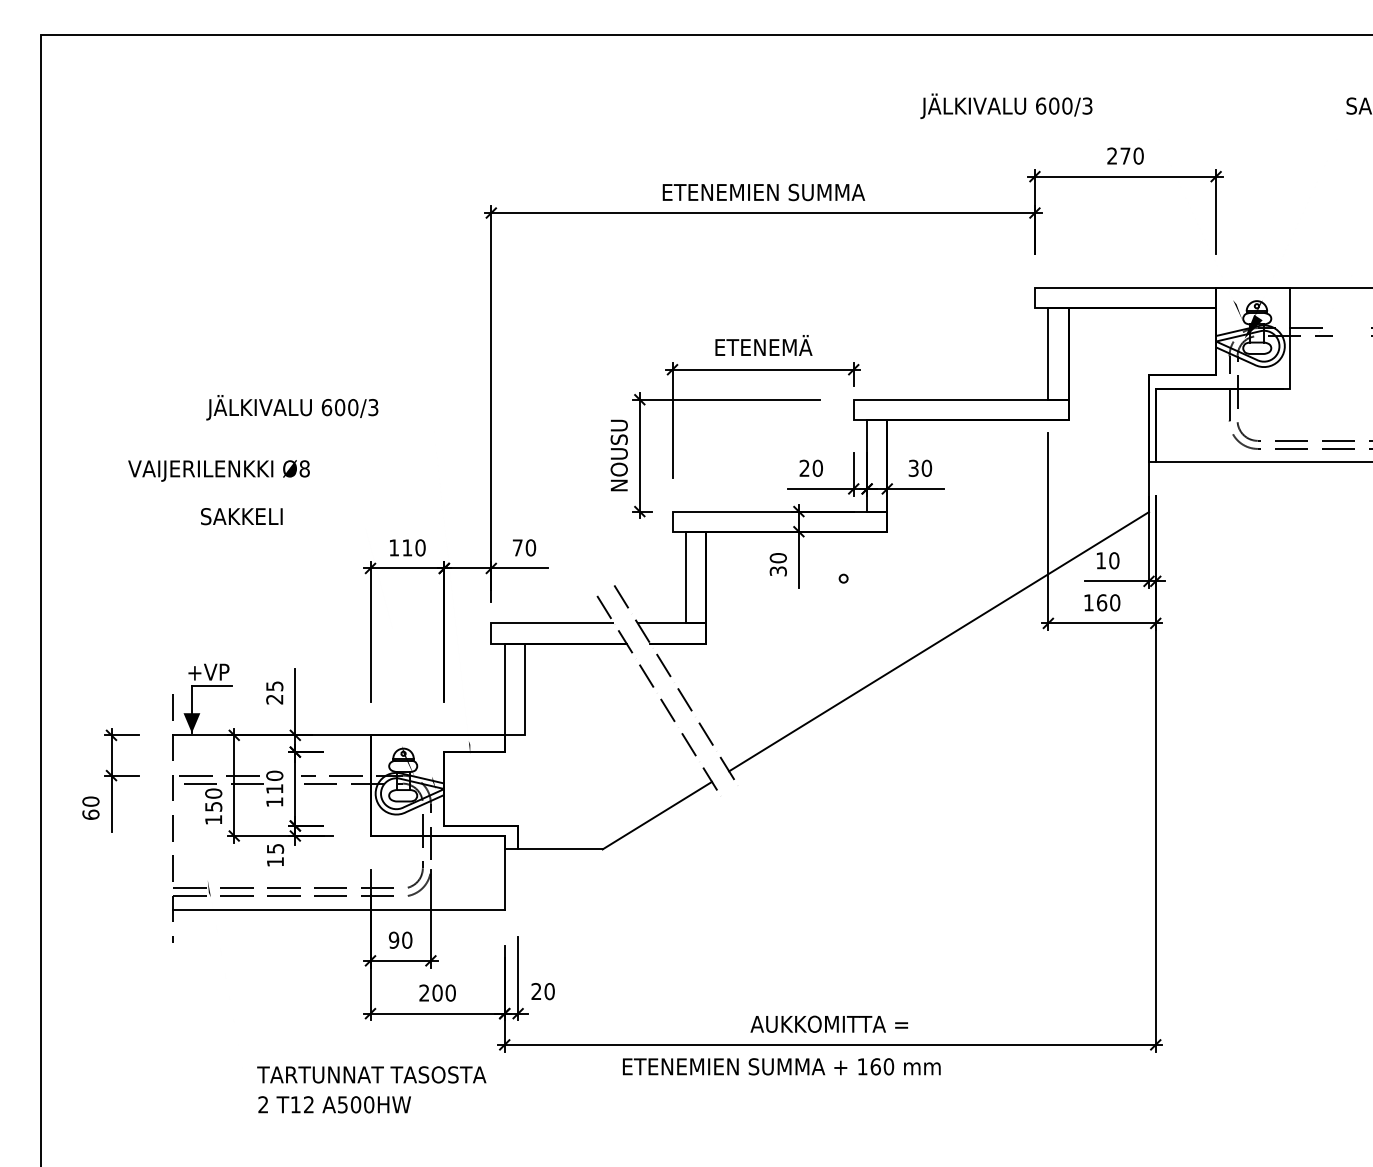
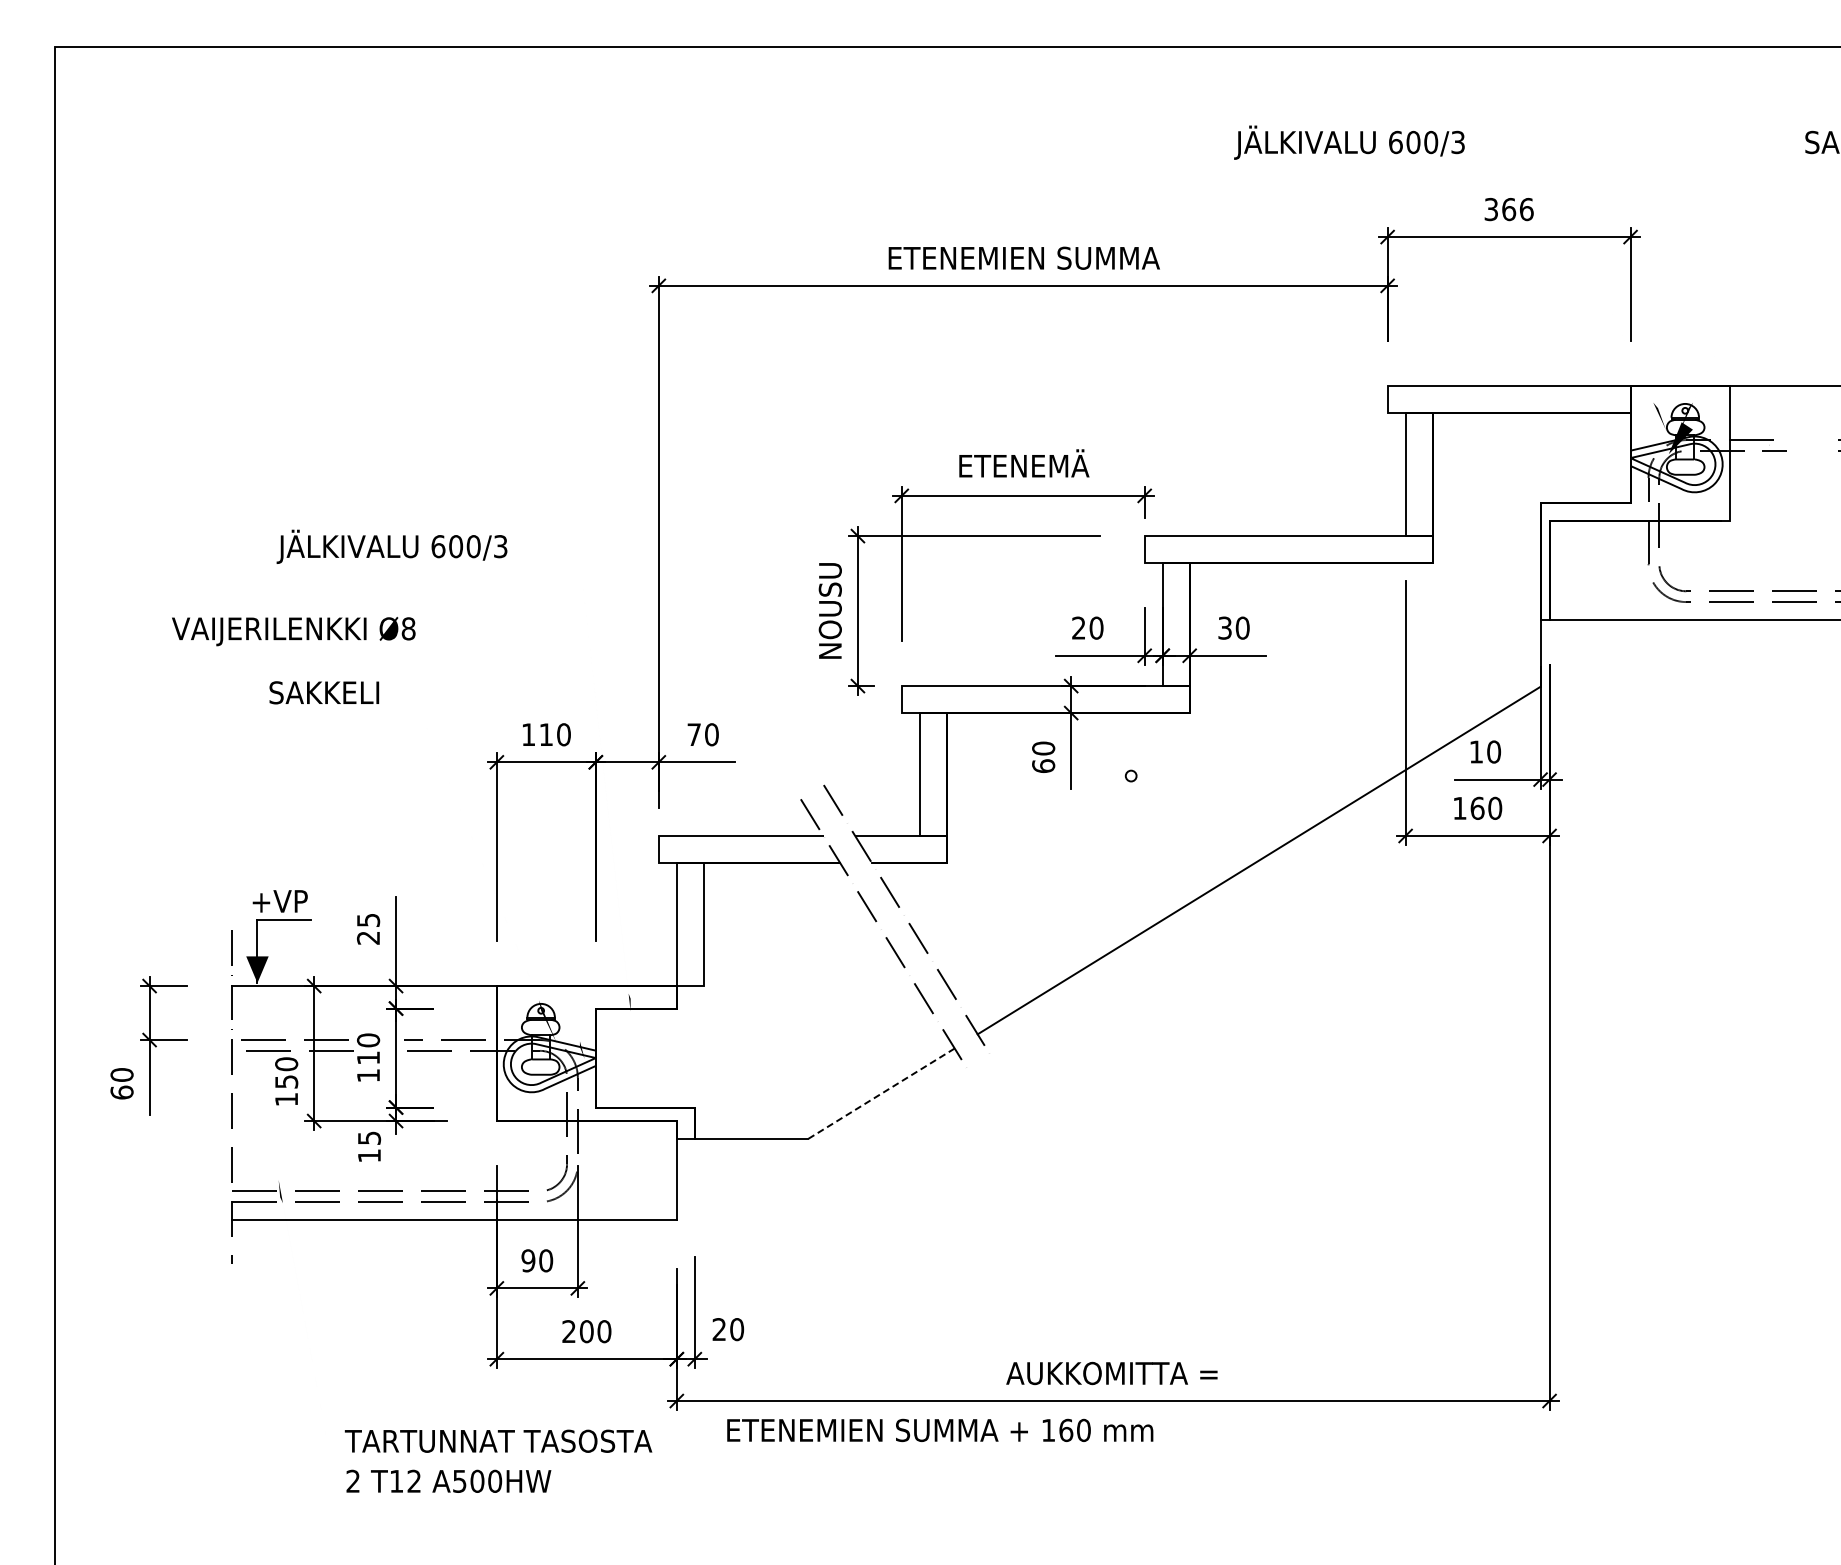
text: (1125, 156) -> (1508, 209), 270 -> 366
text: (778, 570) -> (1043, 765), 30 -> 60
line: (656, 816) -> (880, 1094), solid -> dashed
text: (781, 1066) -> (940, 1430), moved

